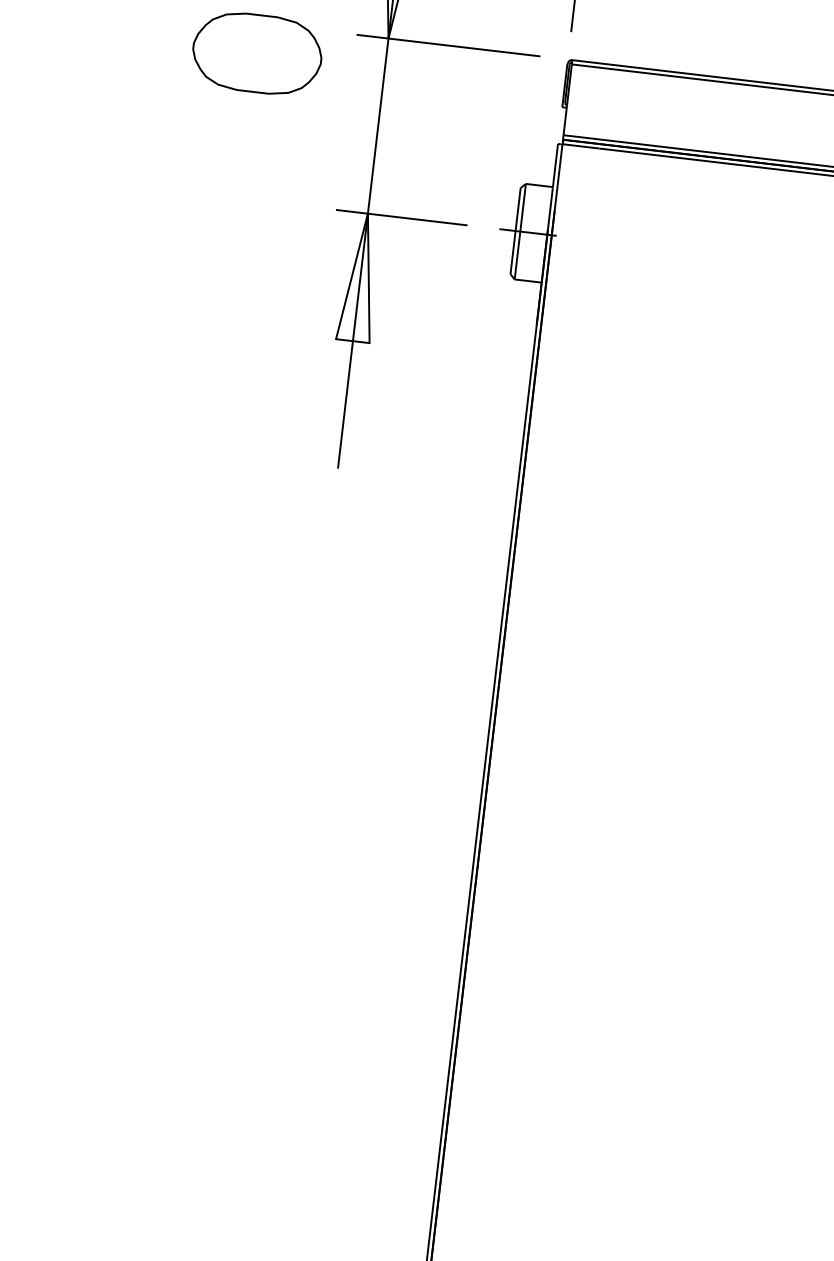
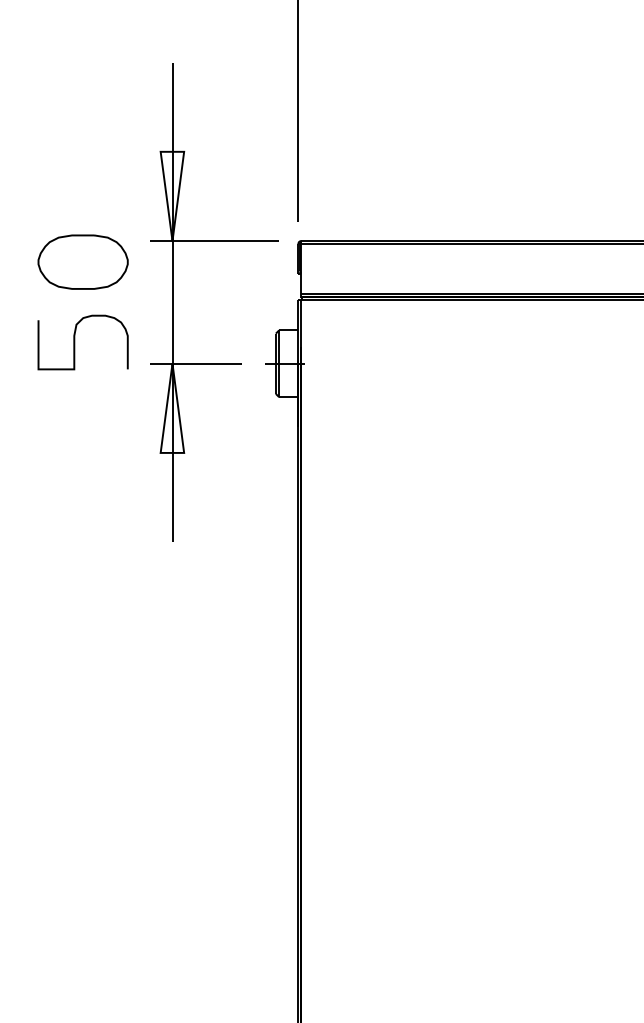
curve: (232, 167) -> (75, 342), added

